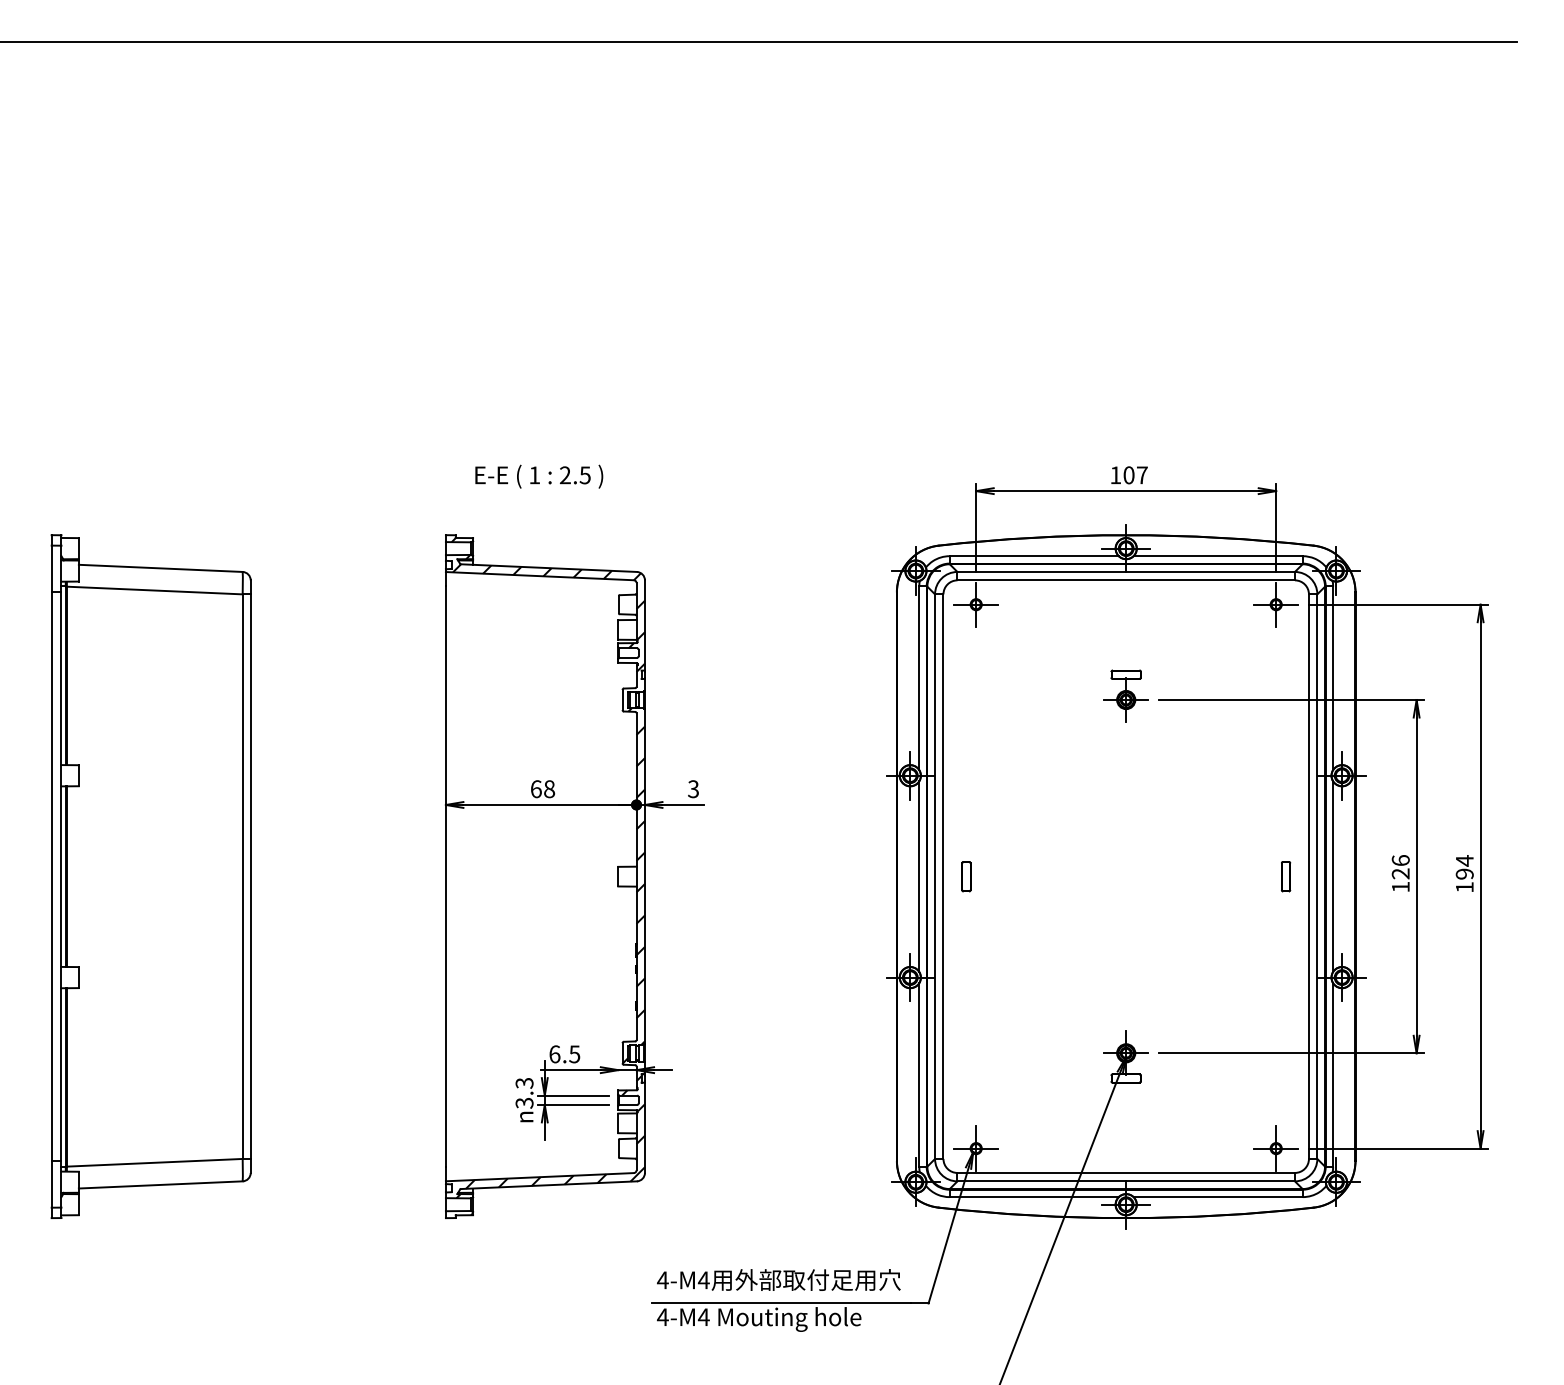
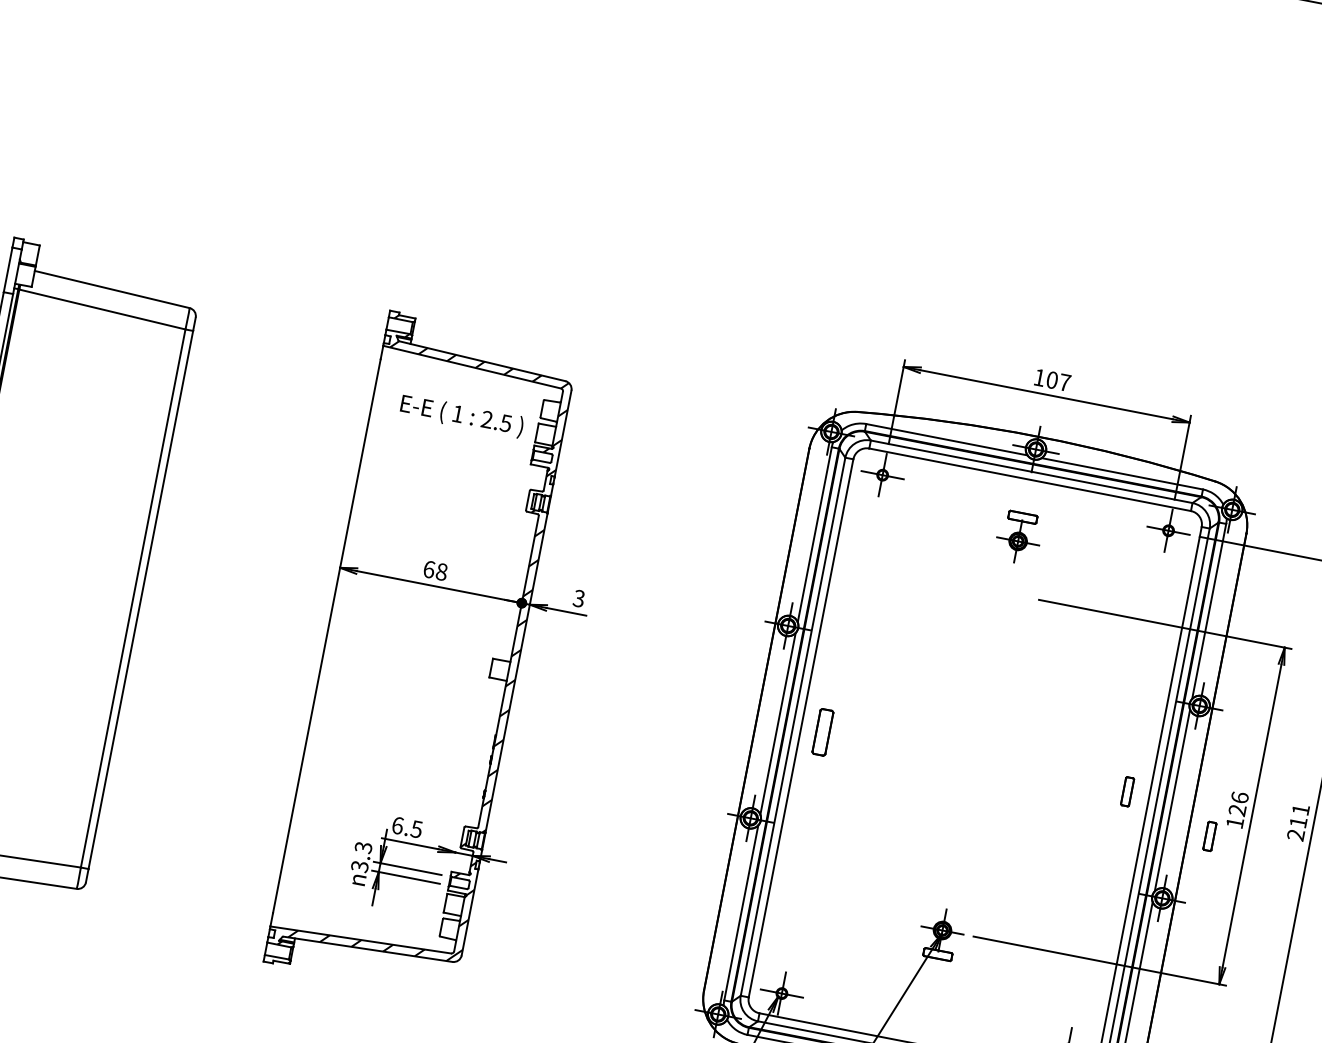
text: (539, 476) -> (462, 416), moved
part: (1125, 695) -> (1018, 536), moved
text: (1464, 873) -> (1298, 821), 194 -> 211
part: (966, 876) -> (823, 732), size x1.6
part: (1378, 905) -> (1210, 836), added

